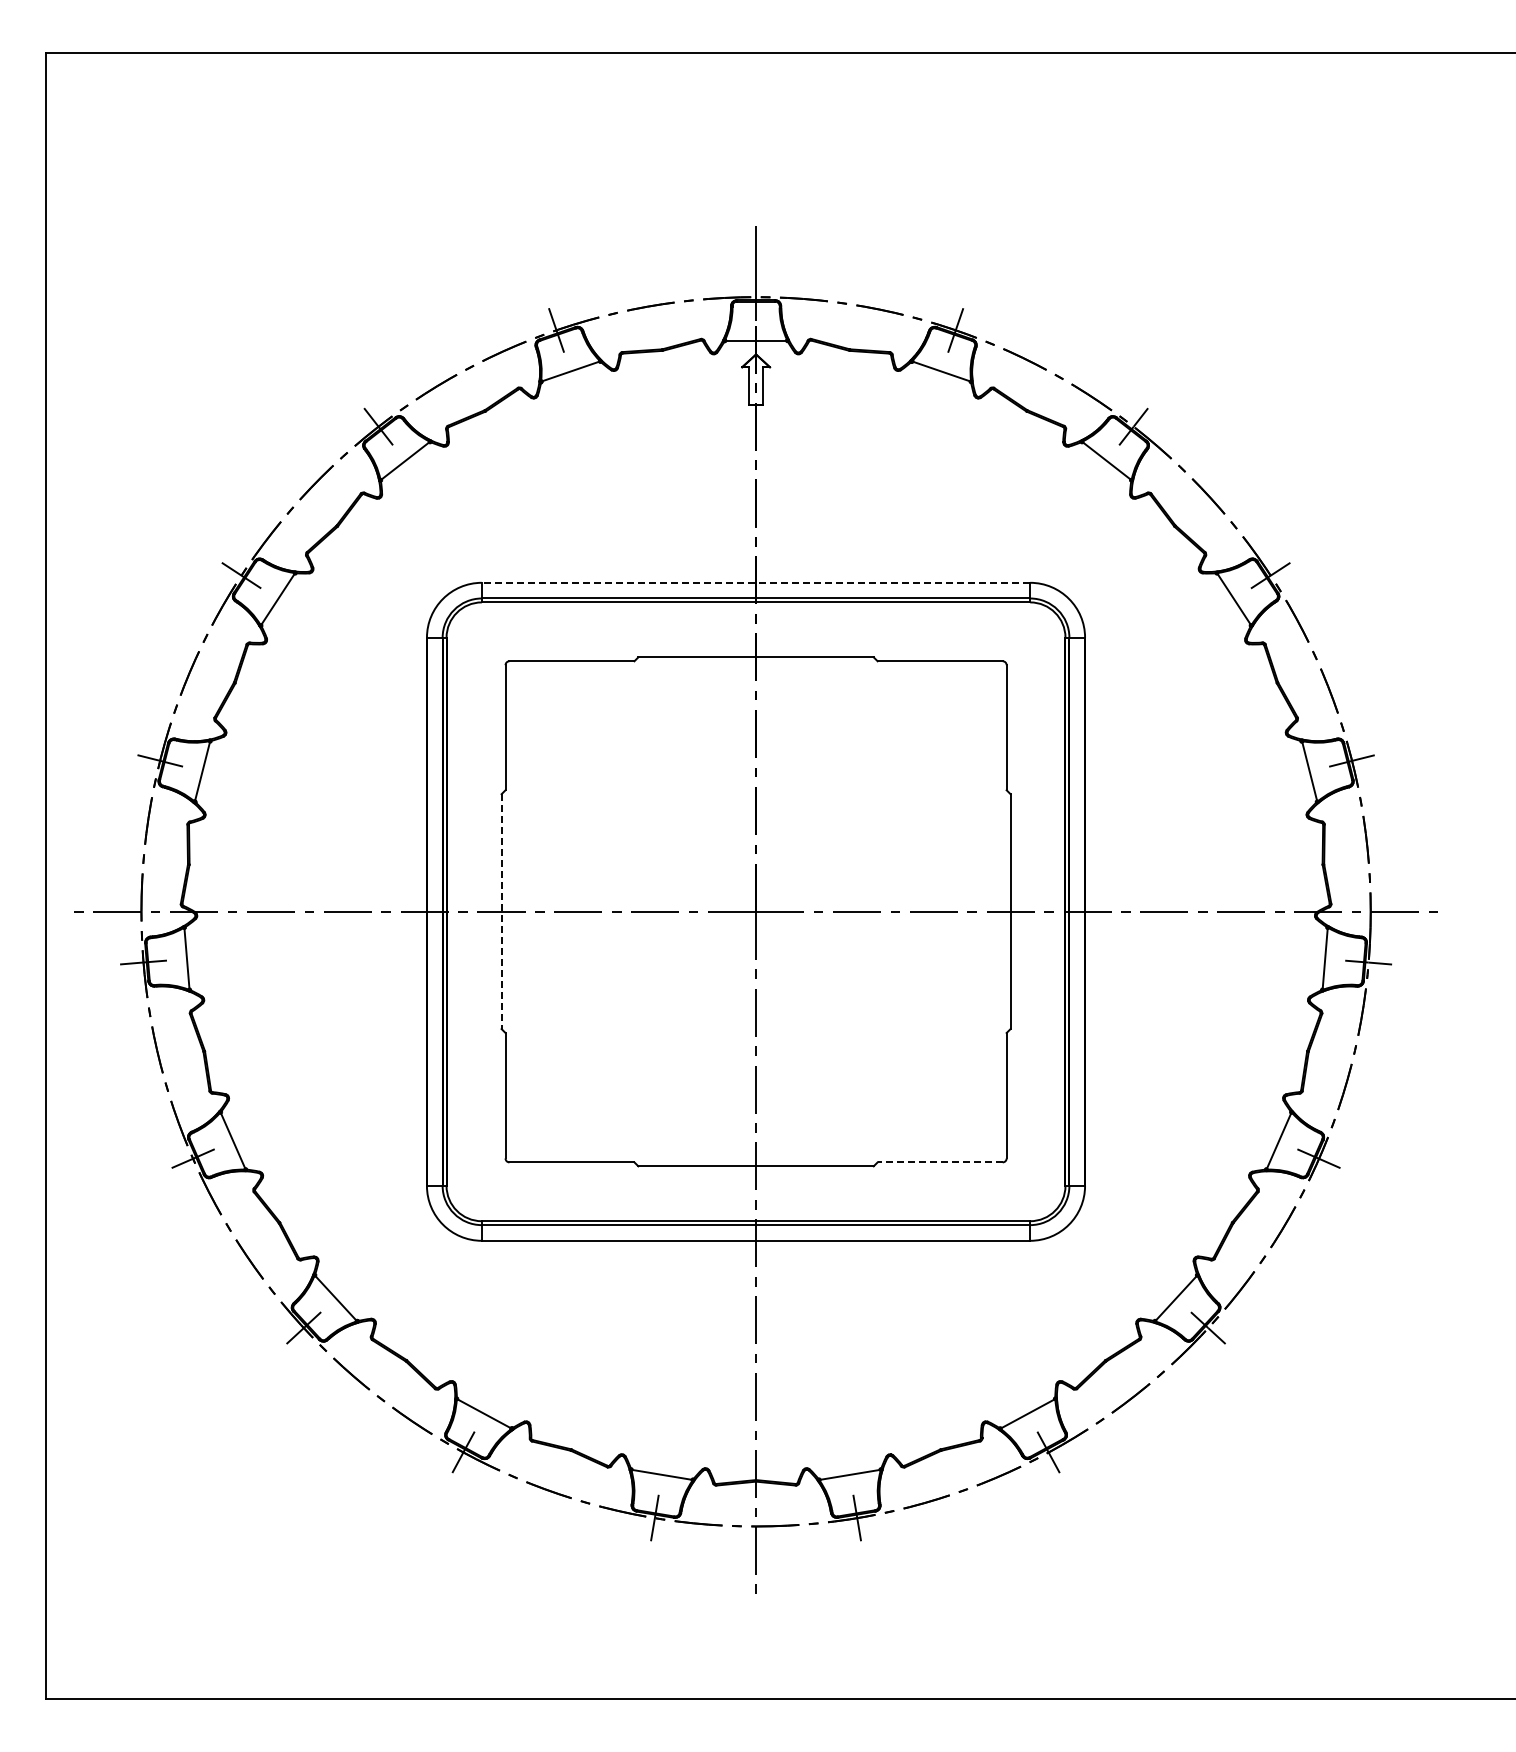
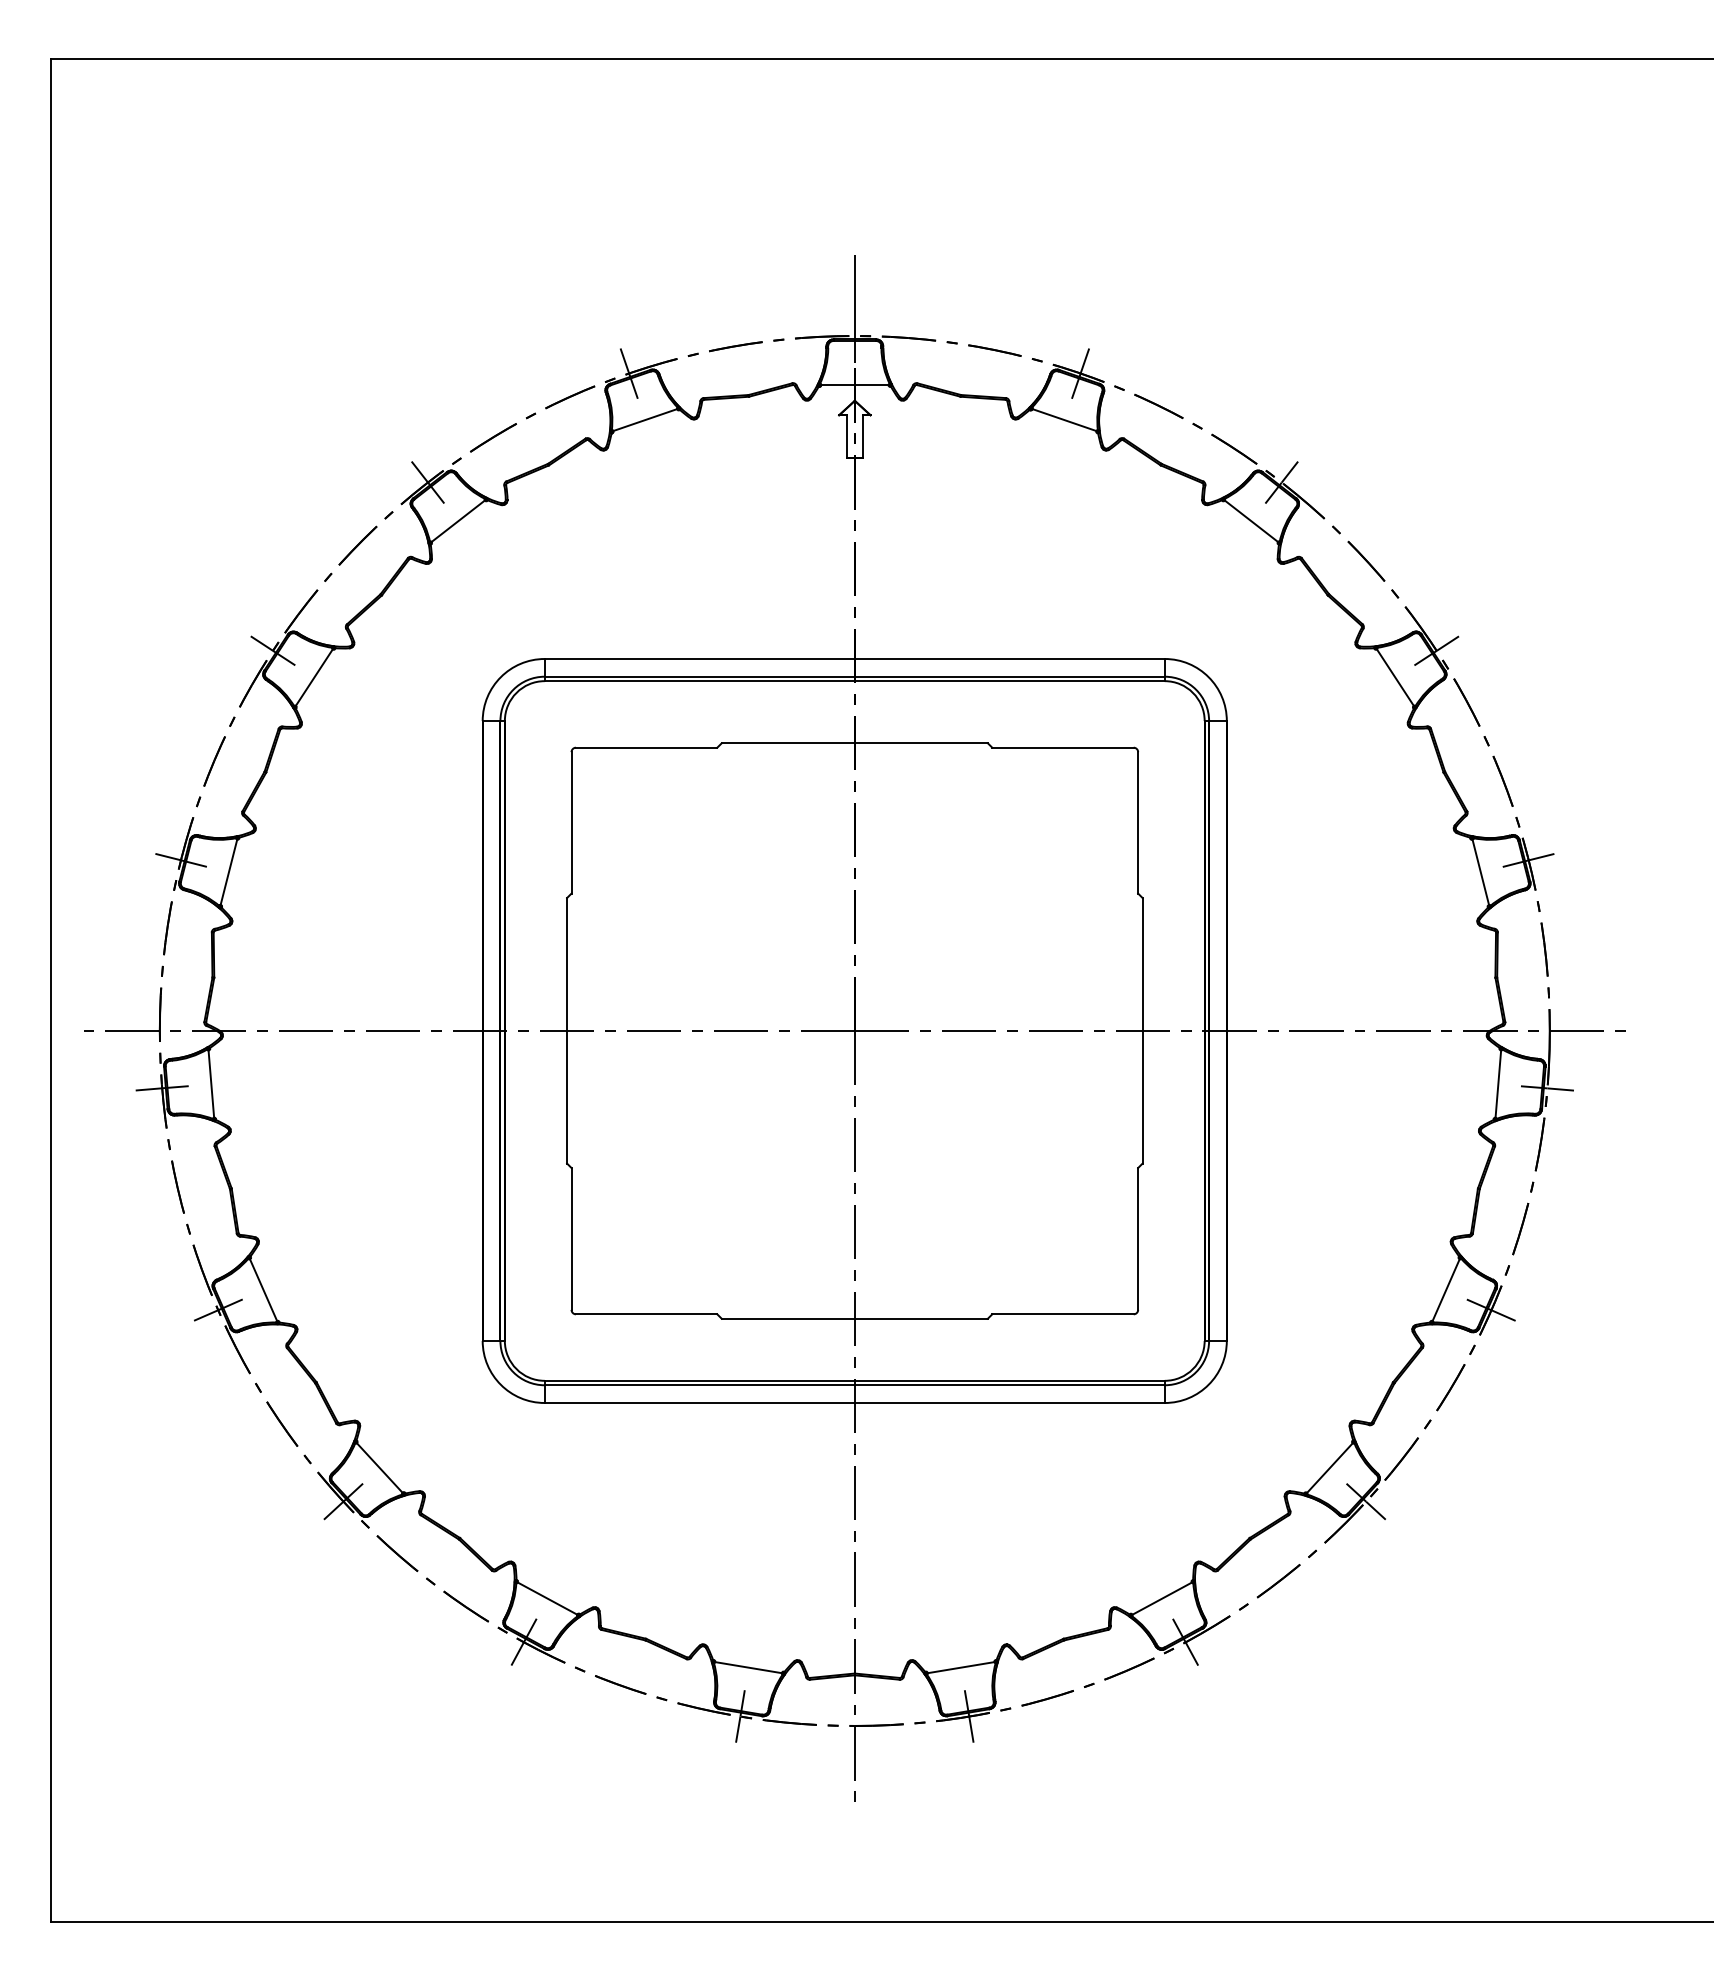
line: (755, 582) -> (854, 658), dashed -> solid
line: (501, 912) -> (566, 1031), dashed -> solid
line: (940, 1162) -> (1063, 1314), dashed -> solid

